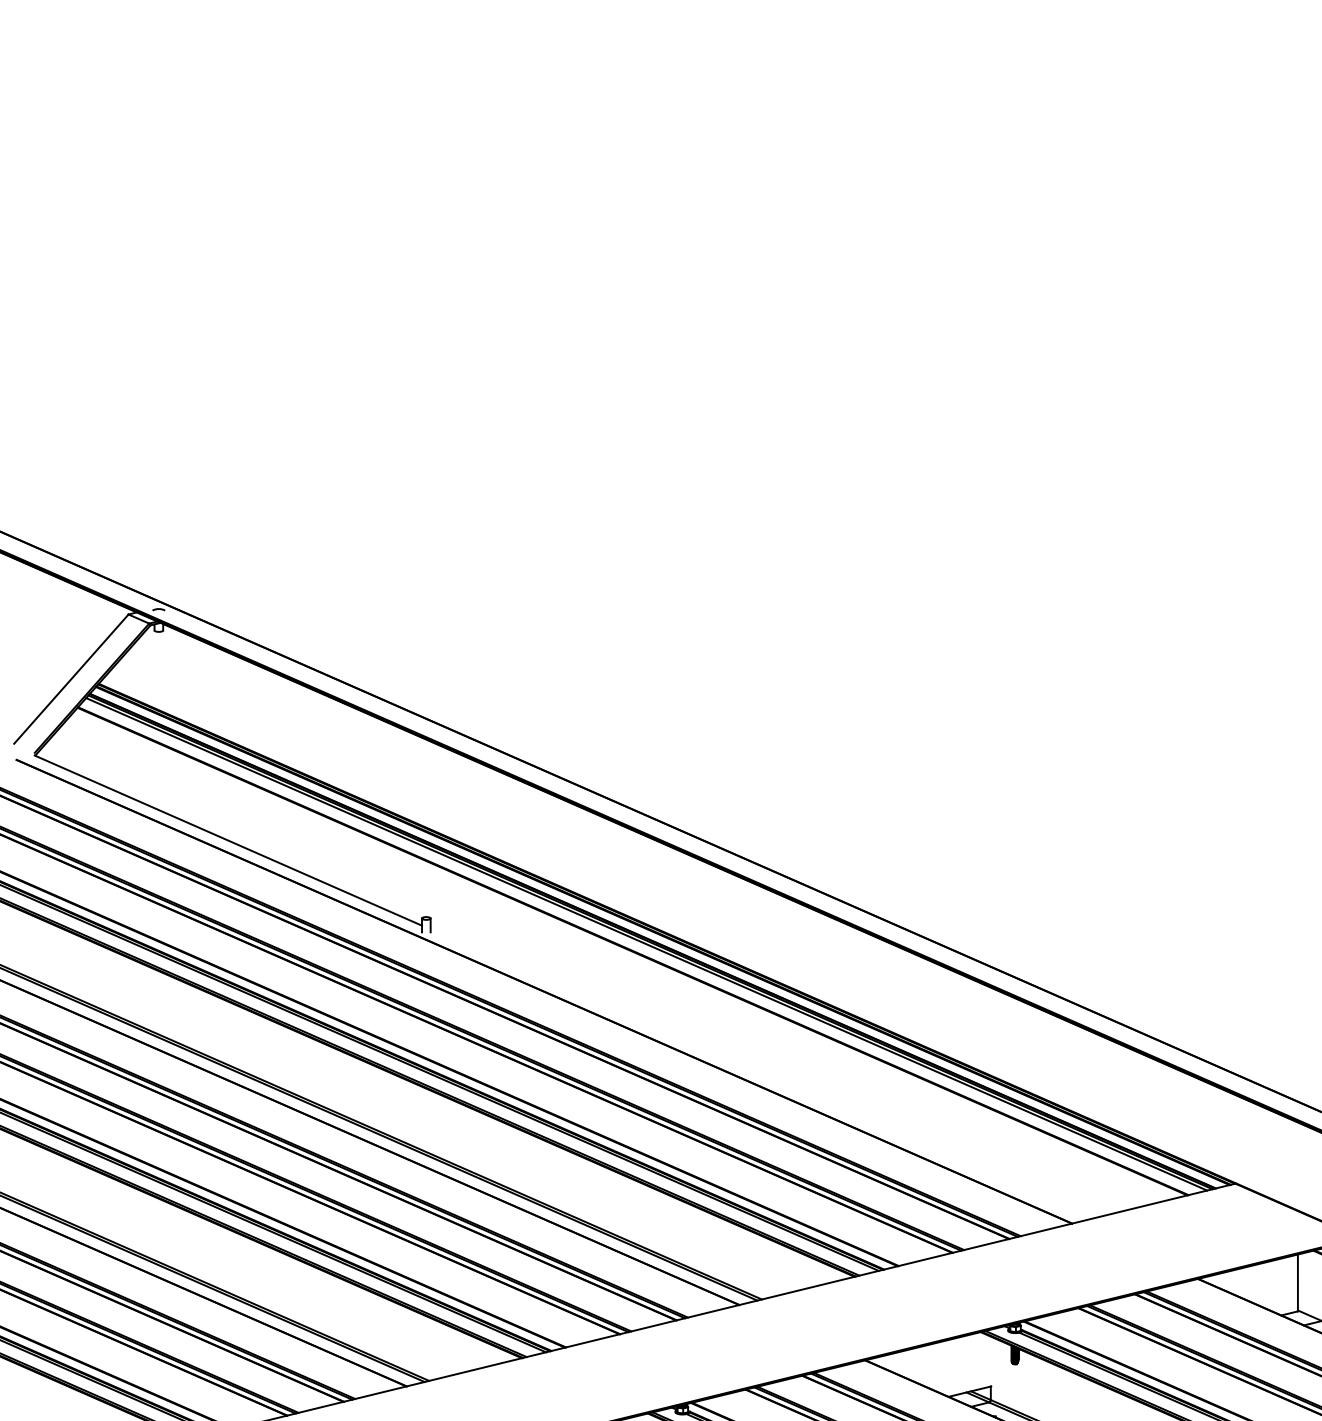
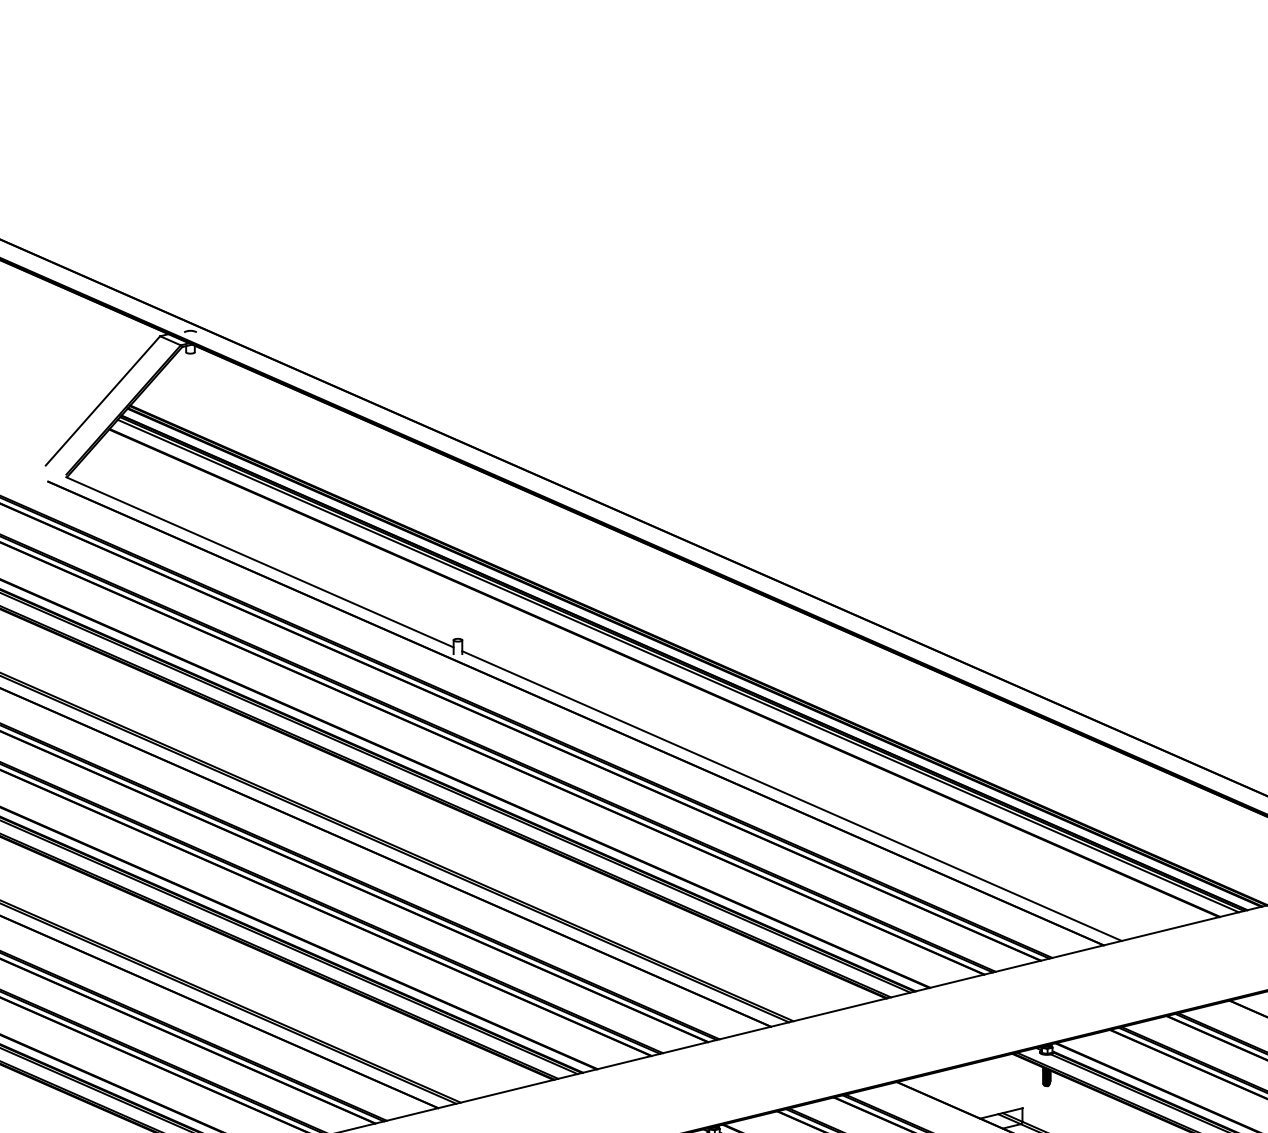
line: (760, 1074) -> (792, 796), added

